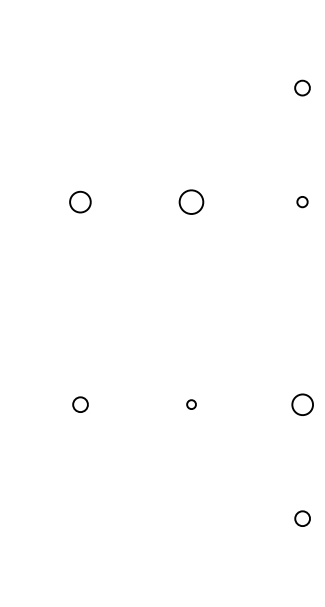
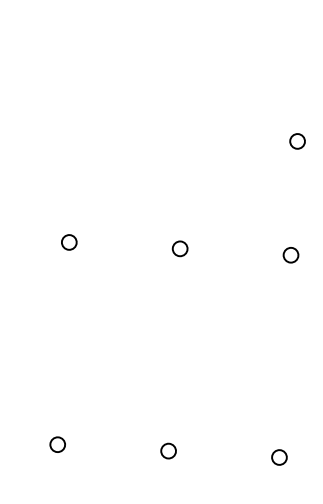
circle: (80, 201) -> (69, 241), size x0.71
circle: (191, 201) -> (180, 248), size x0.62
circle: (302, 201) -> (291, 254), size x1.43
circle: (191, 404) -> (168, 450), size x1.67
circle: (302, 404) -> (279, 457), size x0.71

